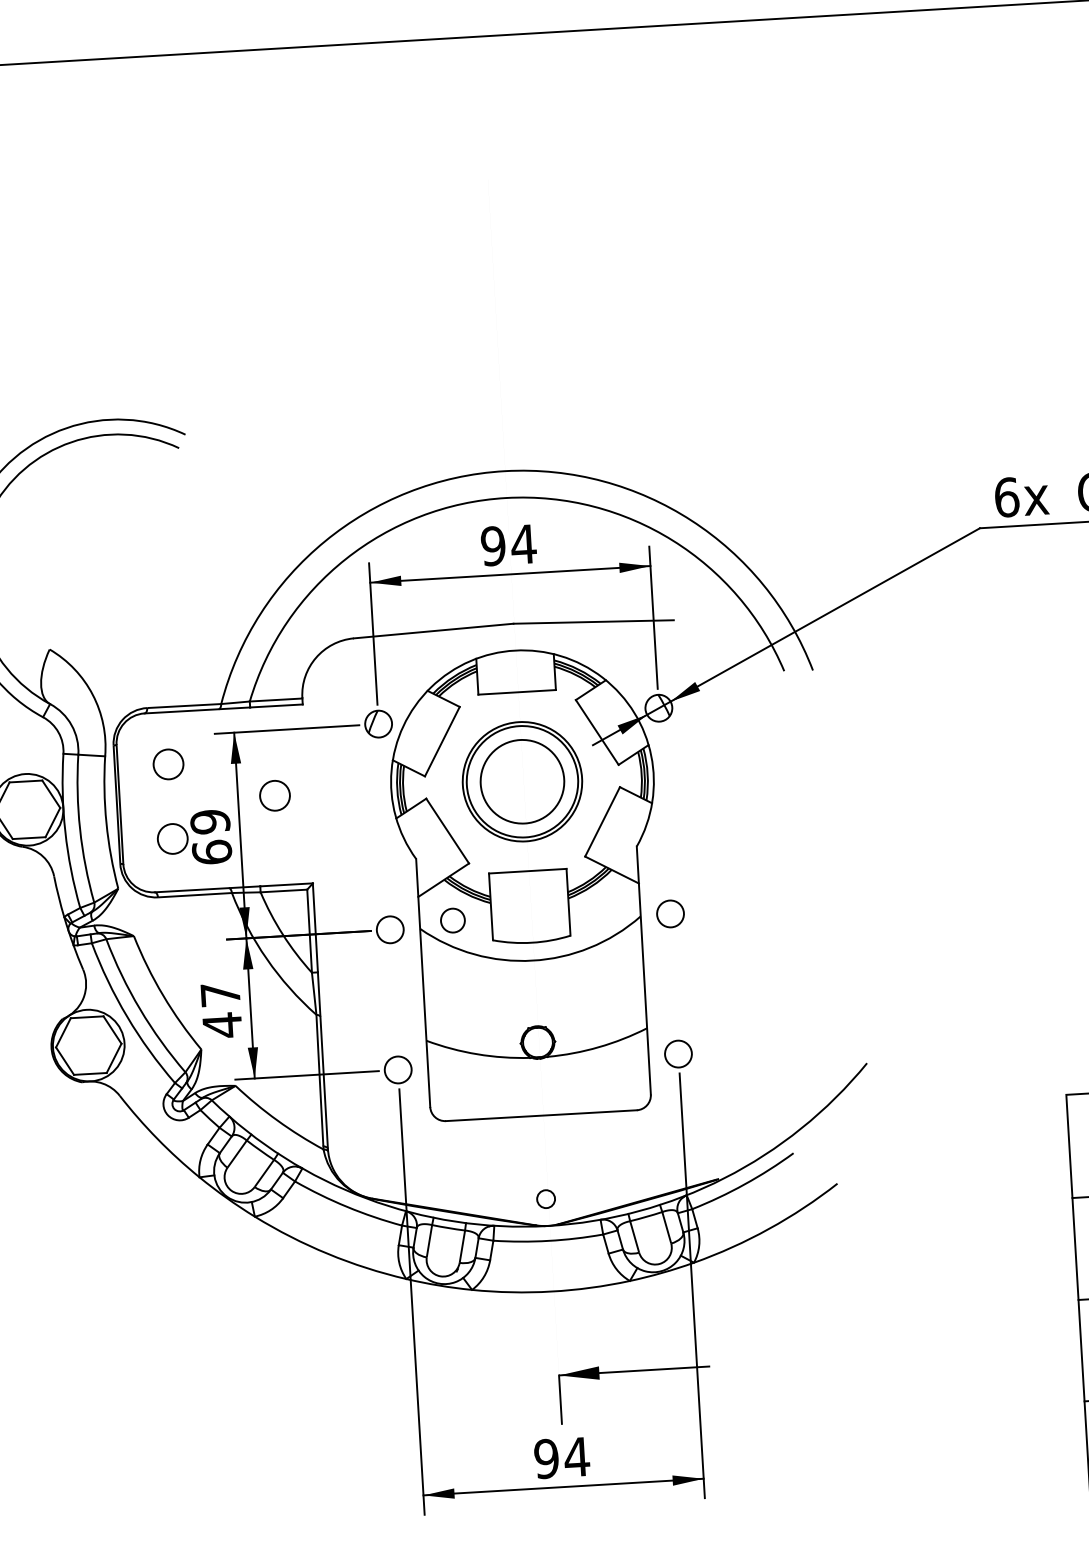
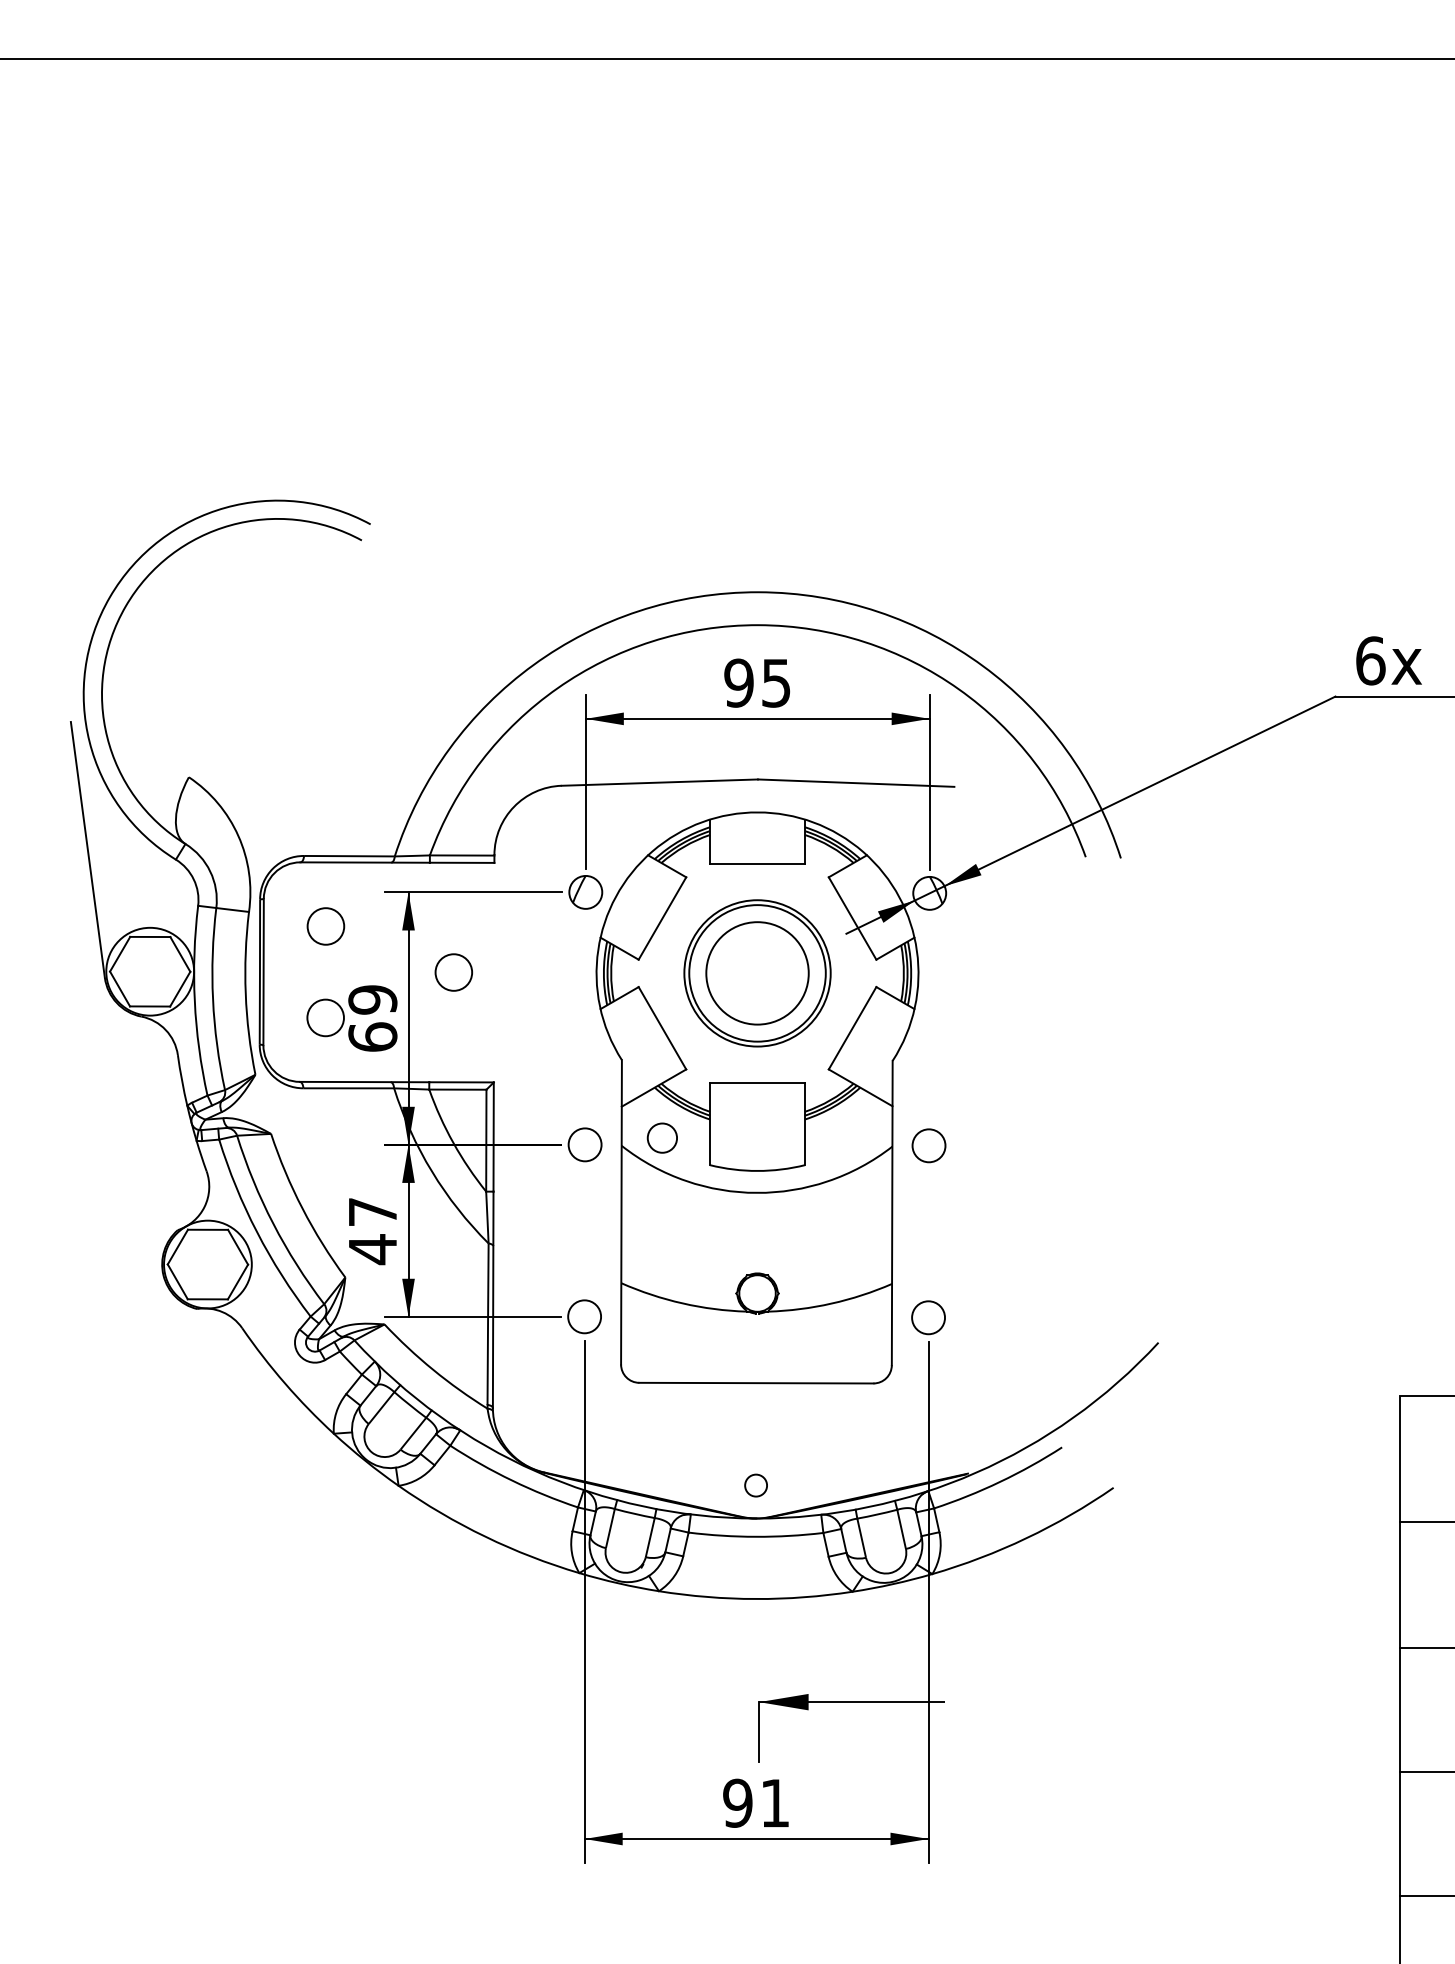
text: (523, 544) -> (775, 683), 94 -> 95
text: (576, 1457) -> (774, 1803), 94 -> 91

